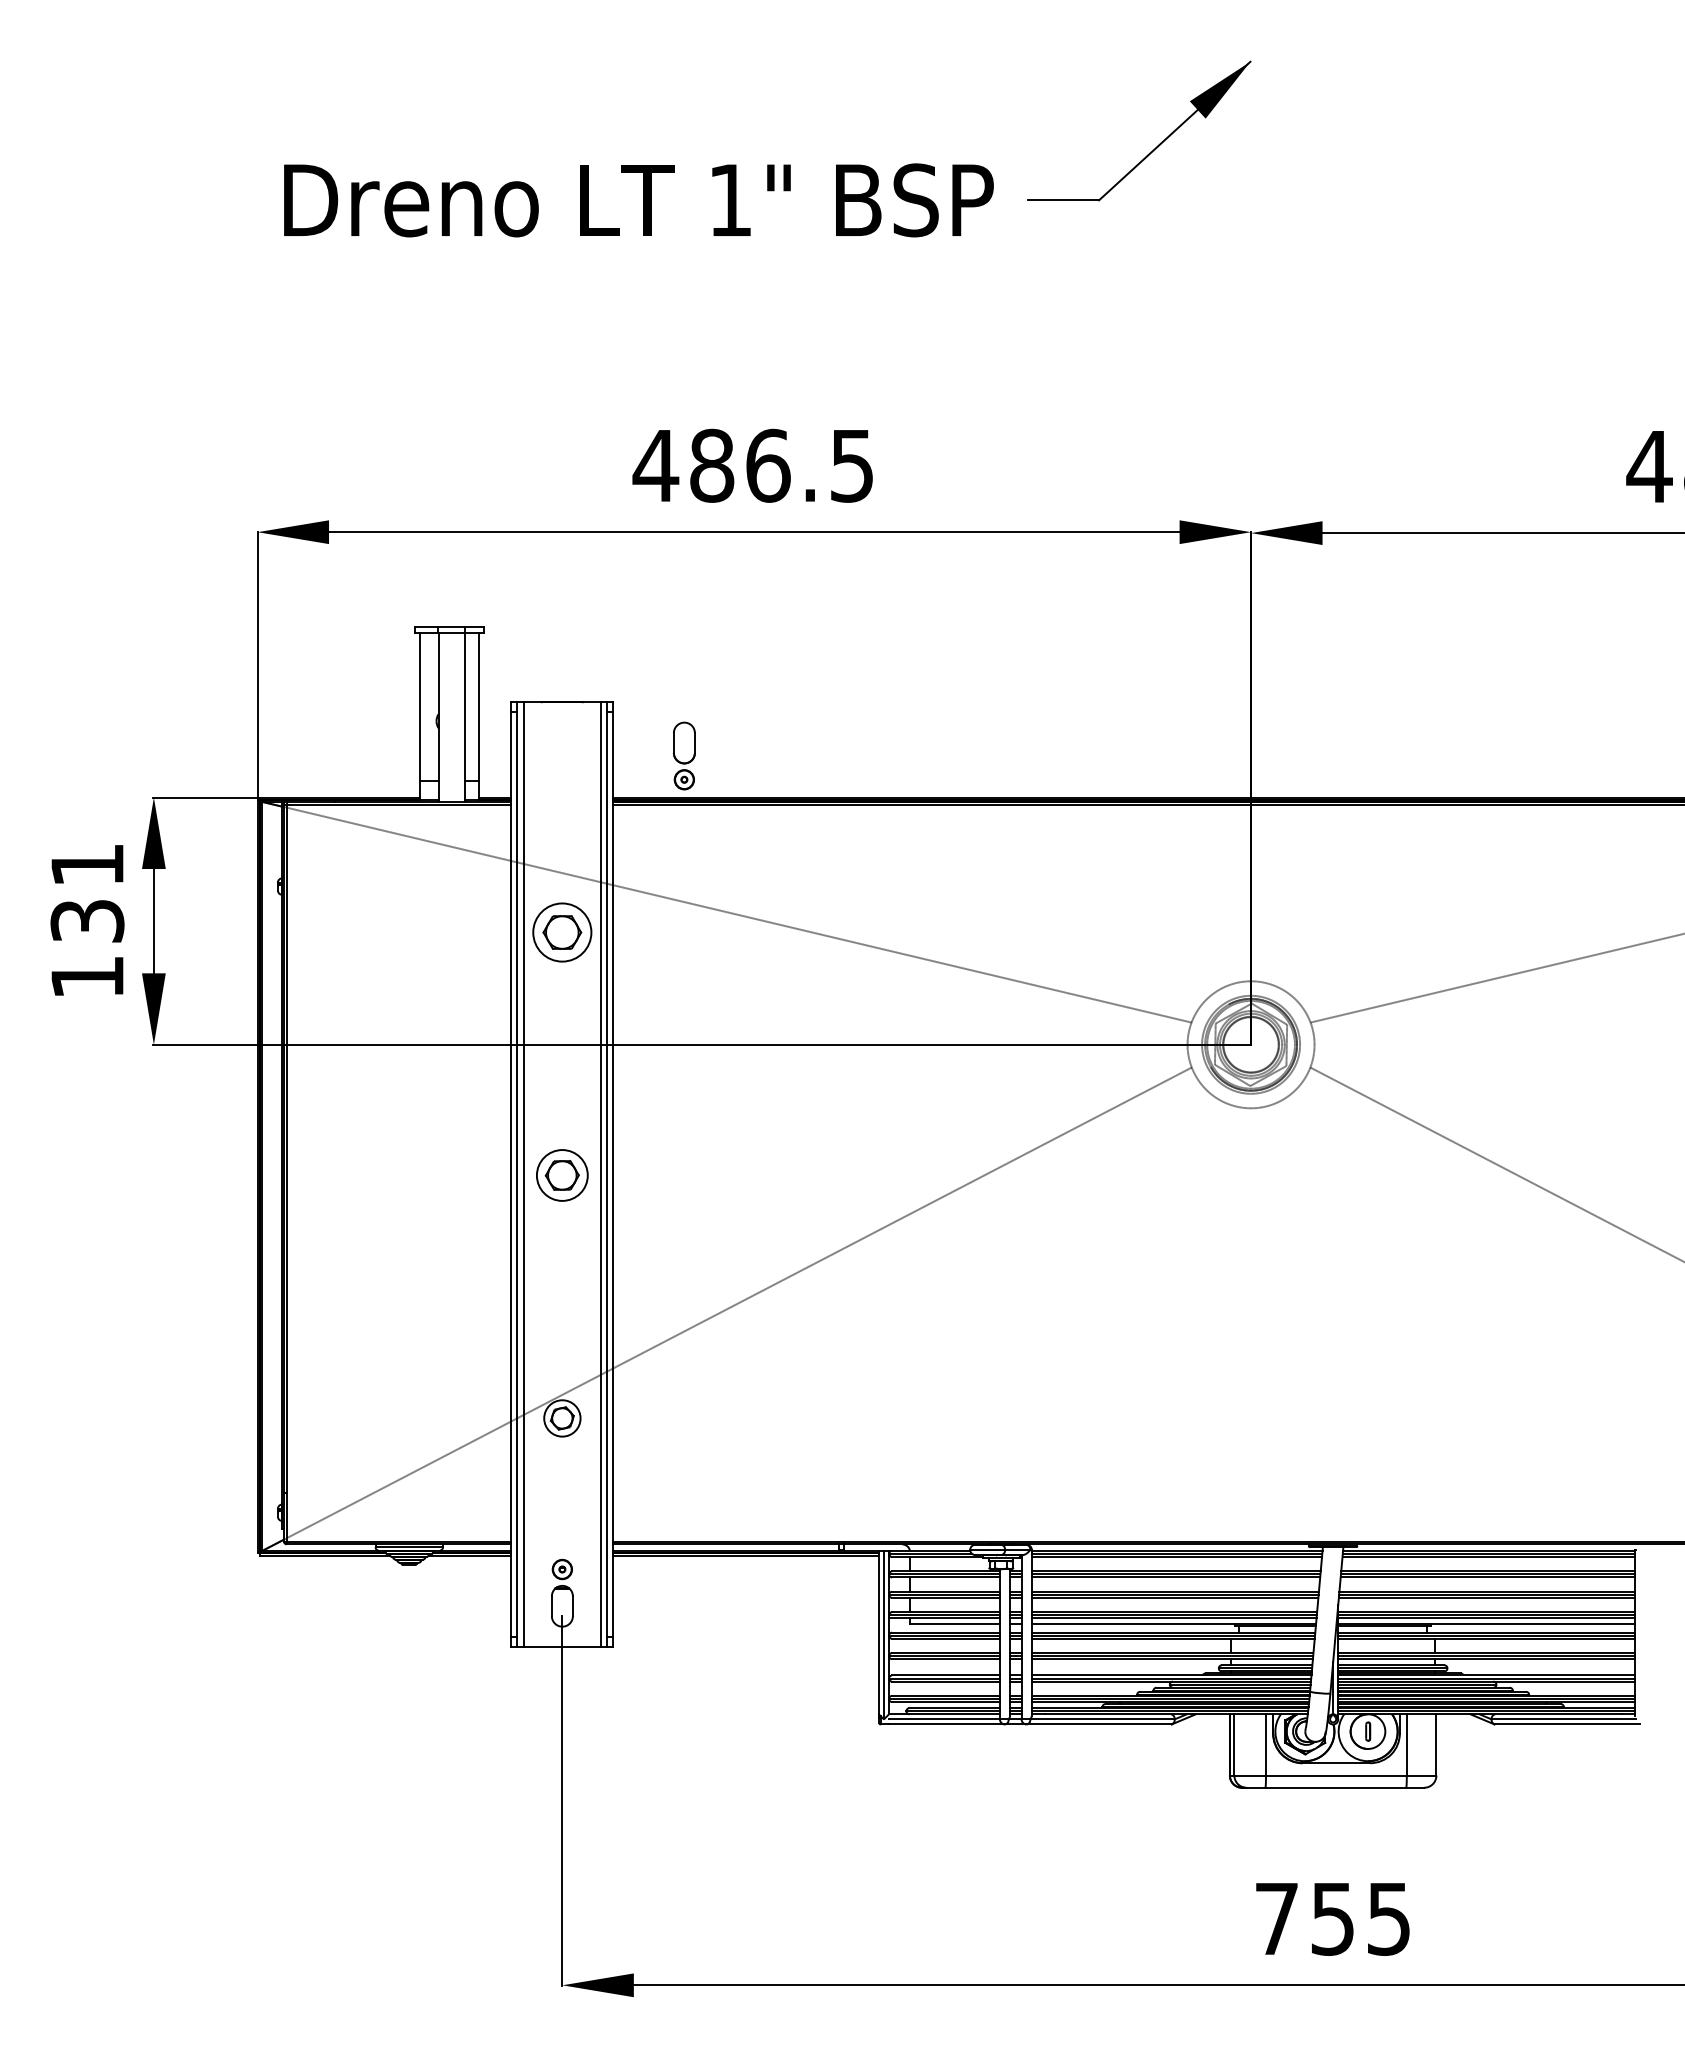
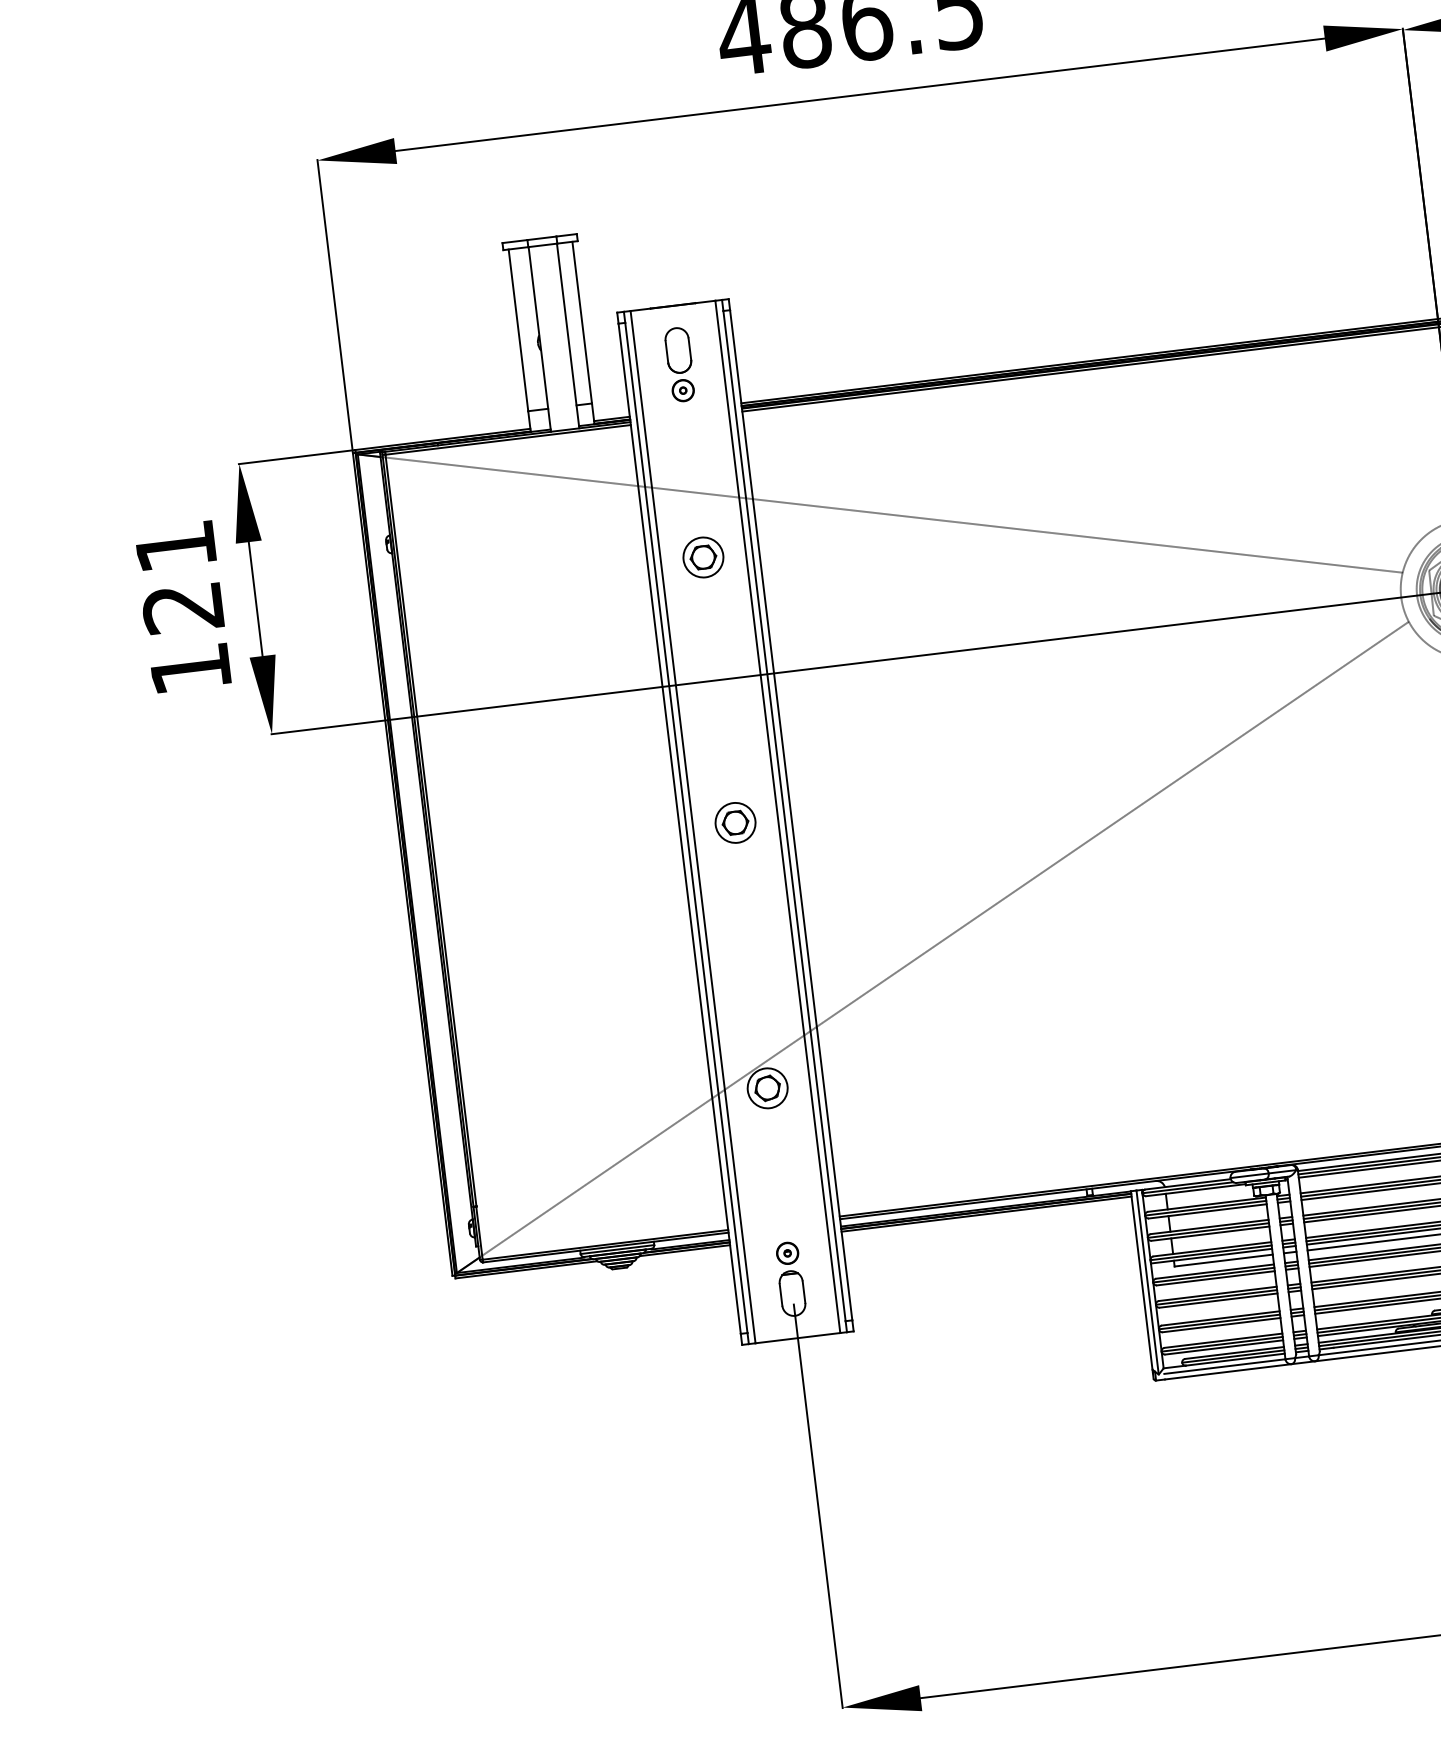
part: (684, 755) -> (680, 364), moved
text: (87, 921) -> (183, 608), 131 -> 121
part: (562, 932) -> (703, 557), size x0.62
part: (562, 1175) -> (735, 822), size x0.71

